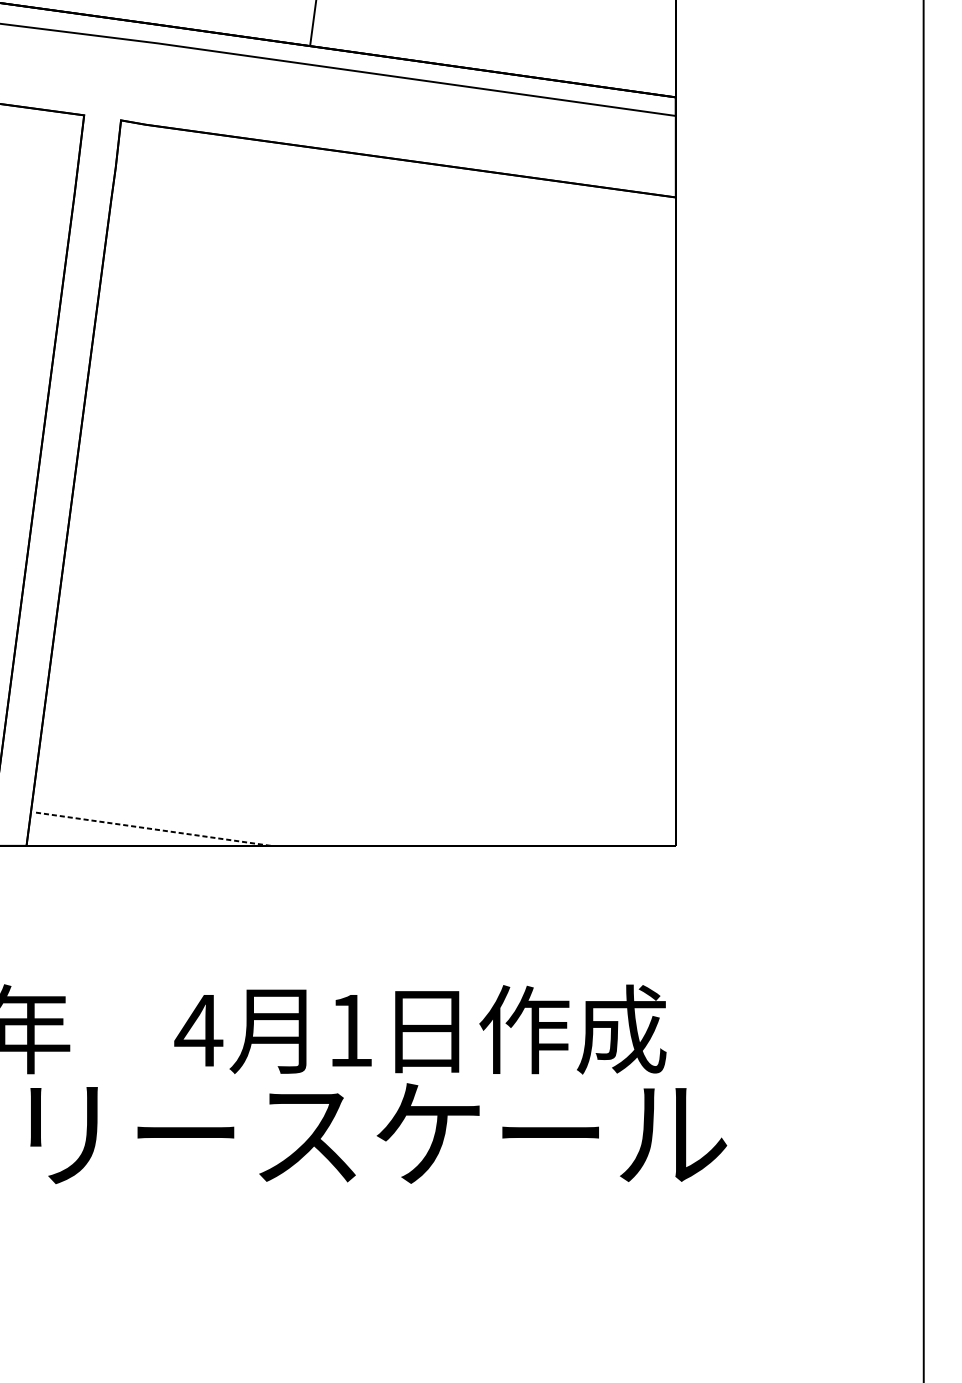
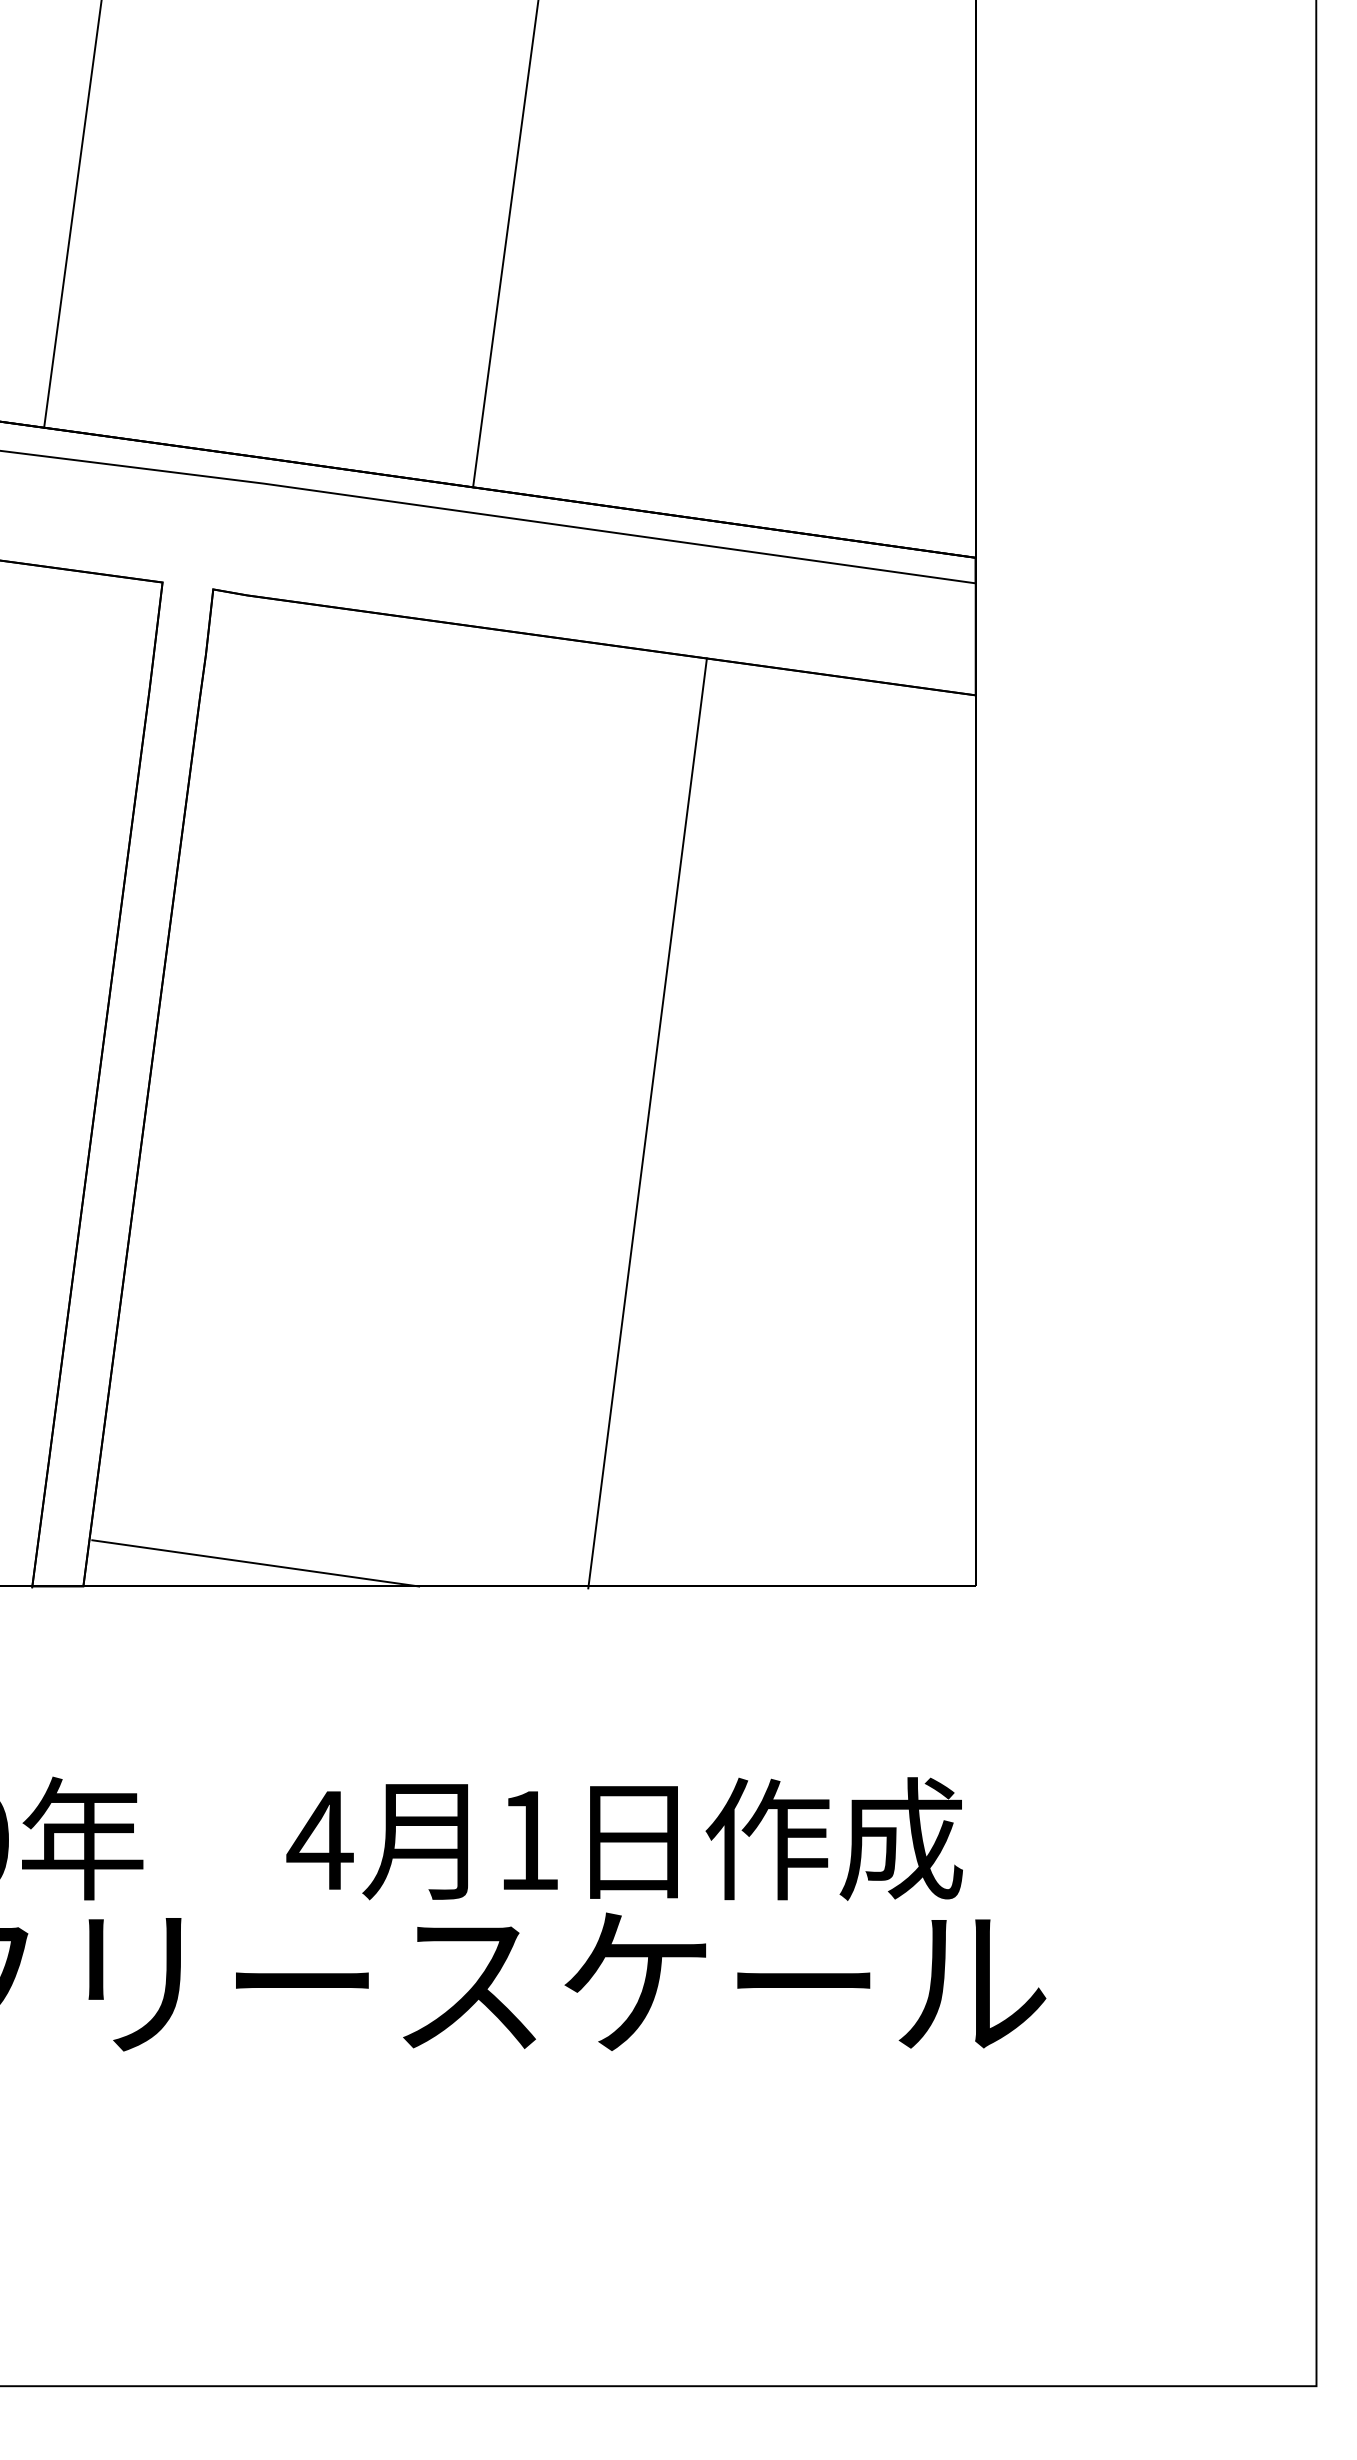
line: (437, 508) -> (647, 1123), added
line: (151, 829) -> (255, 1563), dashed -> solid

